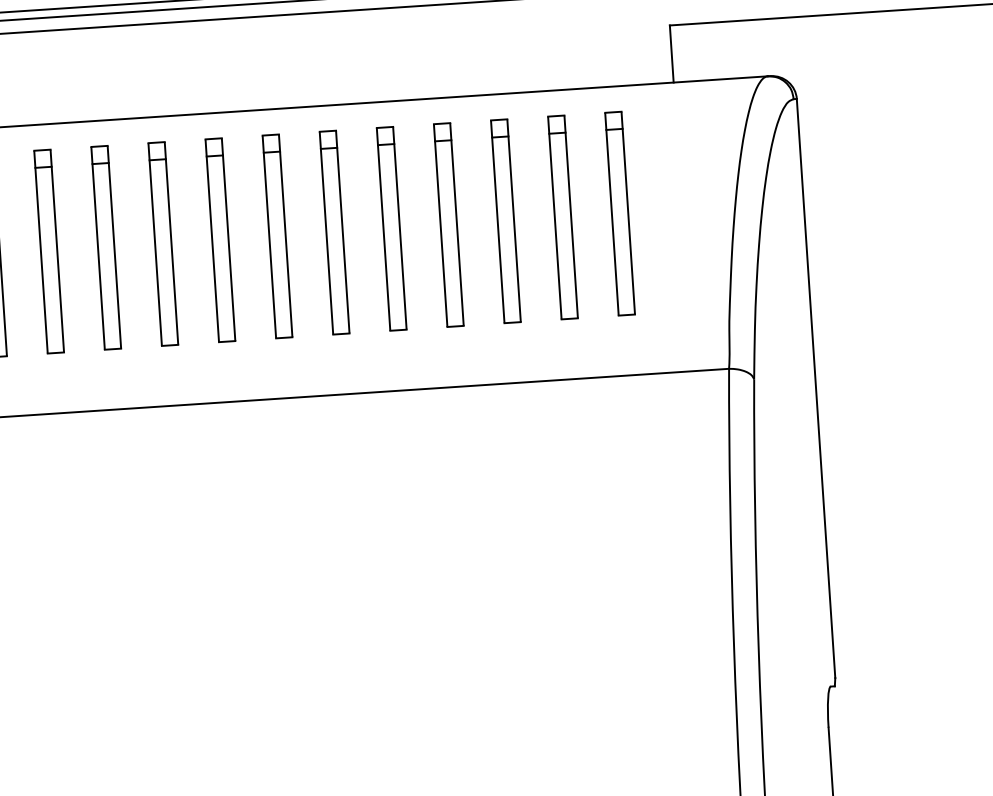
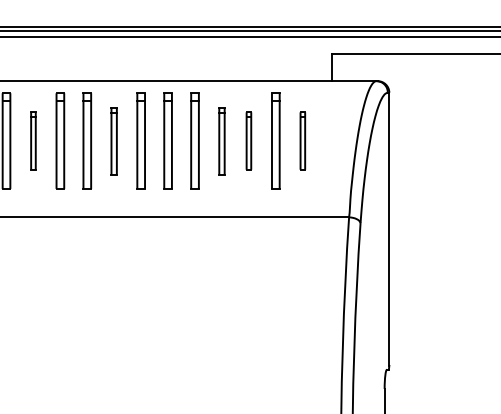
part: (619, 212) -> (302, 140), size x0.6
part: (504, 220) -> (248, 140), size x0.6
part: (447, 223) -> (221, 140), size x0.7
part: (218, 239) -> (113, 140), size x0.7
part: (49, 250) -> (33, 140), size x0.6

